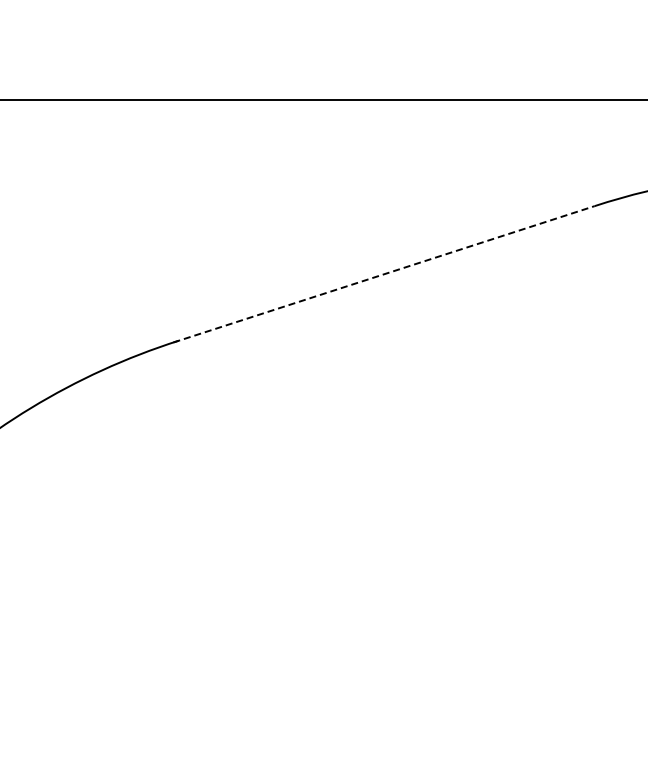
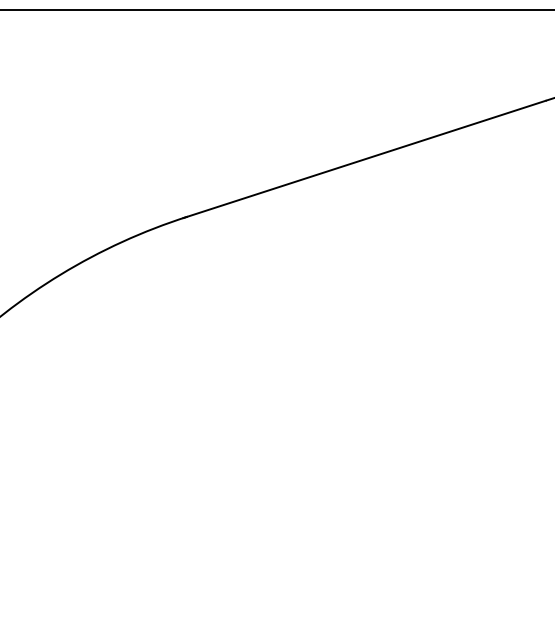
line: (384, 274) -> (364, 159), dashed -> solid

